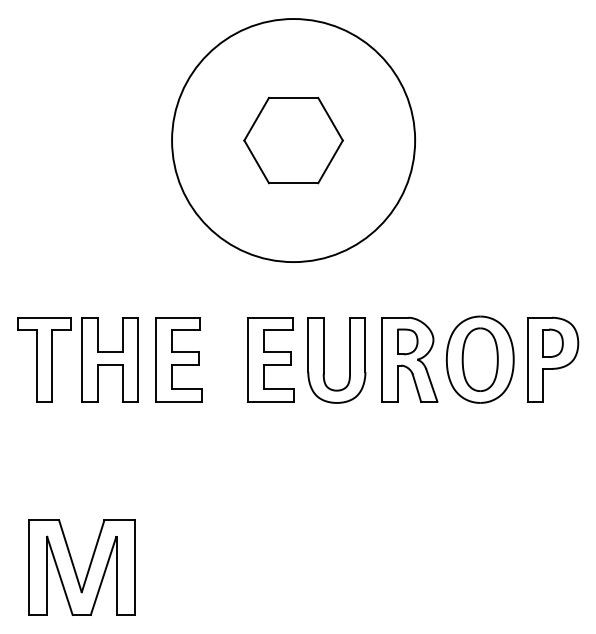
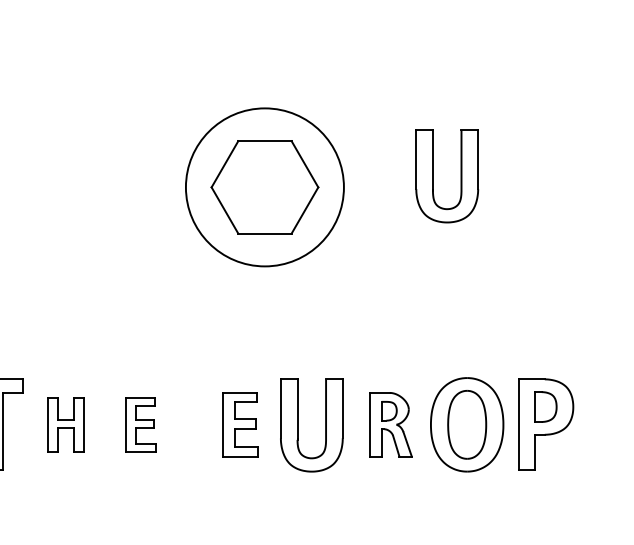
part: (449, 130) -> (433, 176), added
circle: (293, 140) -> (264, 187), size x0.6
part: (109, 359) -> (65, 424), size x0.6
part: (178, 359) -> (140, 424), size x0.6
part: (270, 359) -> (239, 424), size x0.7
part: (409, 359) -> (390, 424), size x0.7

